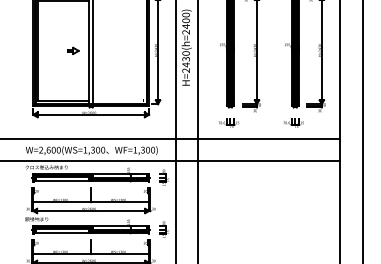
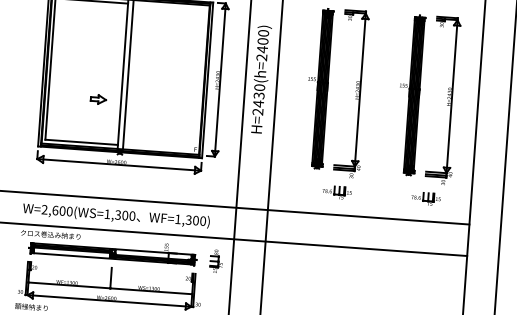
part: (73, 50) -> (98, 98), moved
part: (228, 122) -> (336, 191), moved
part: (293, 122) -> (425, 197), moved

